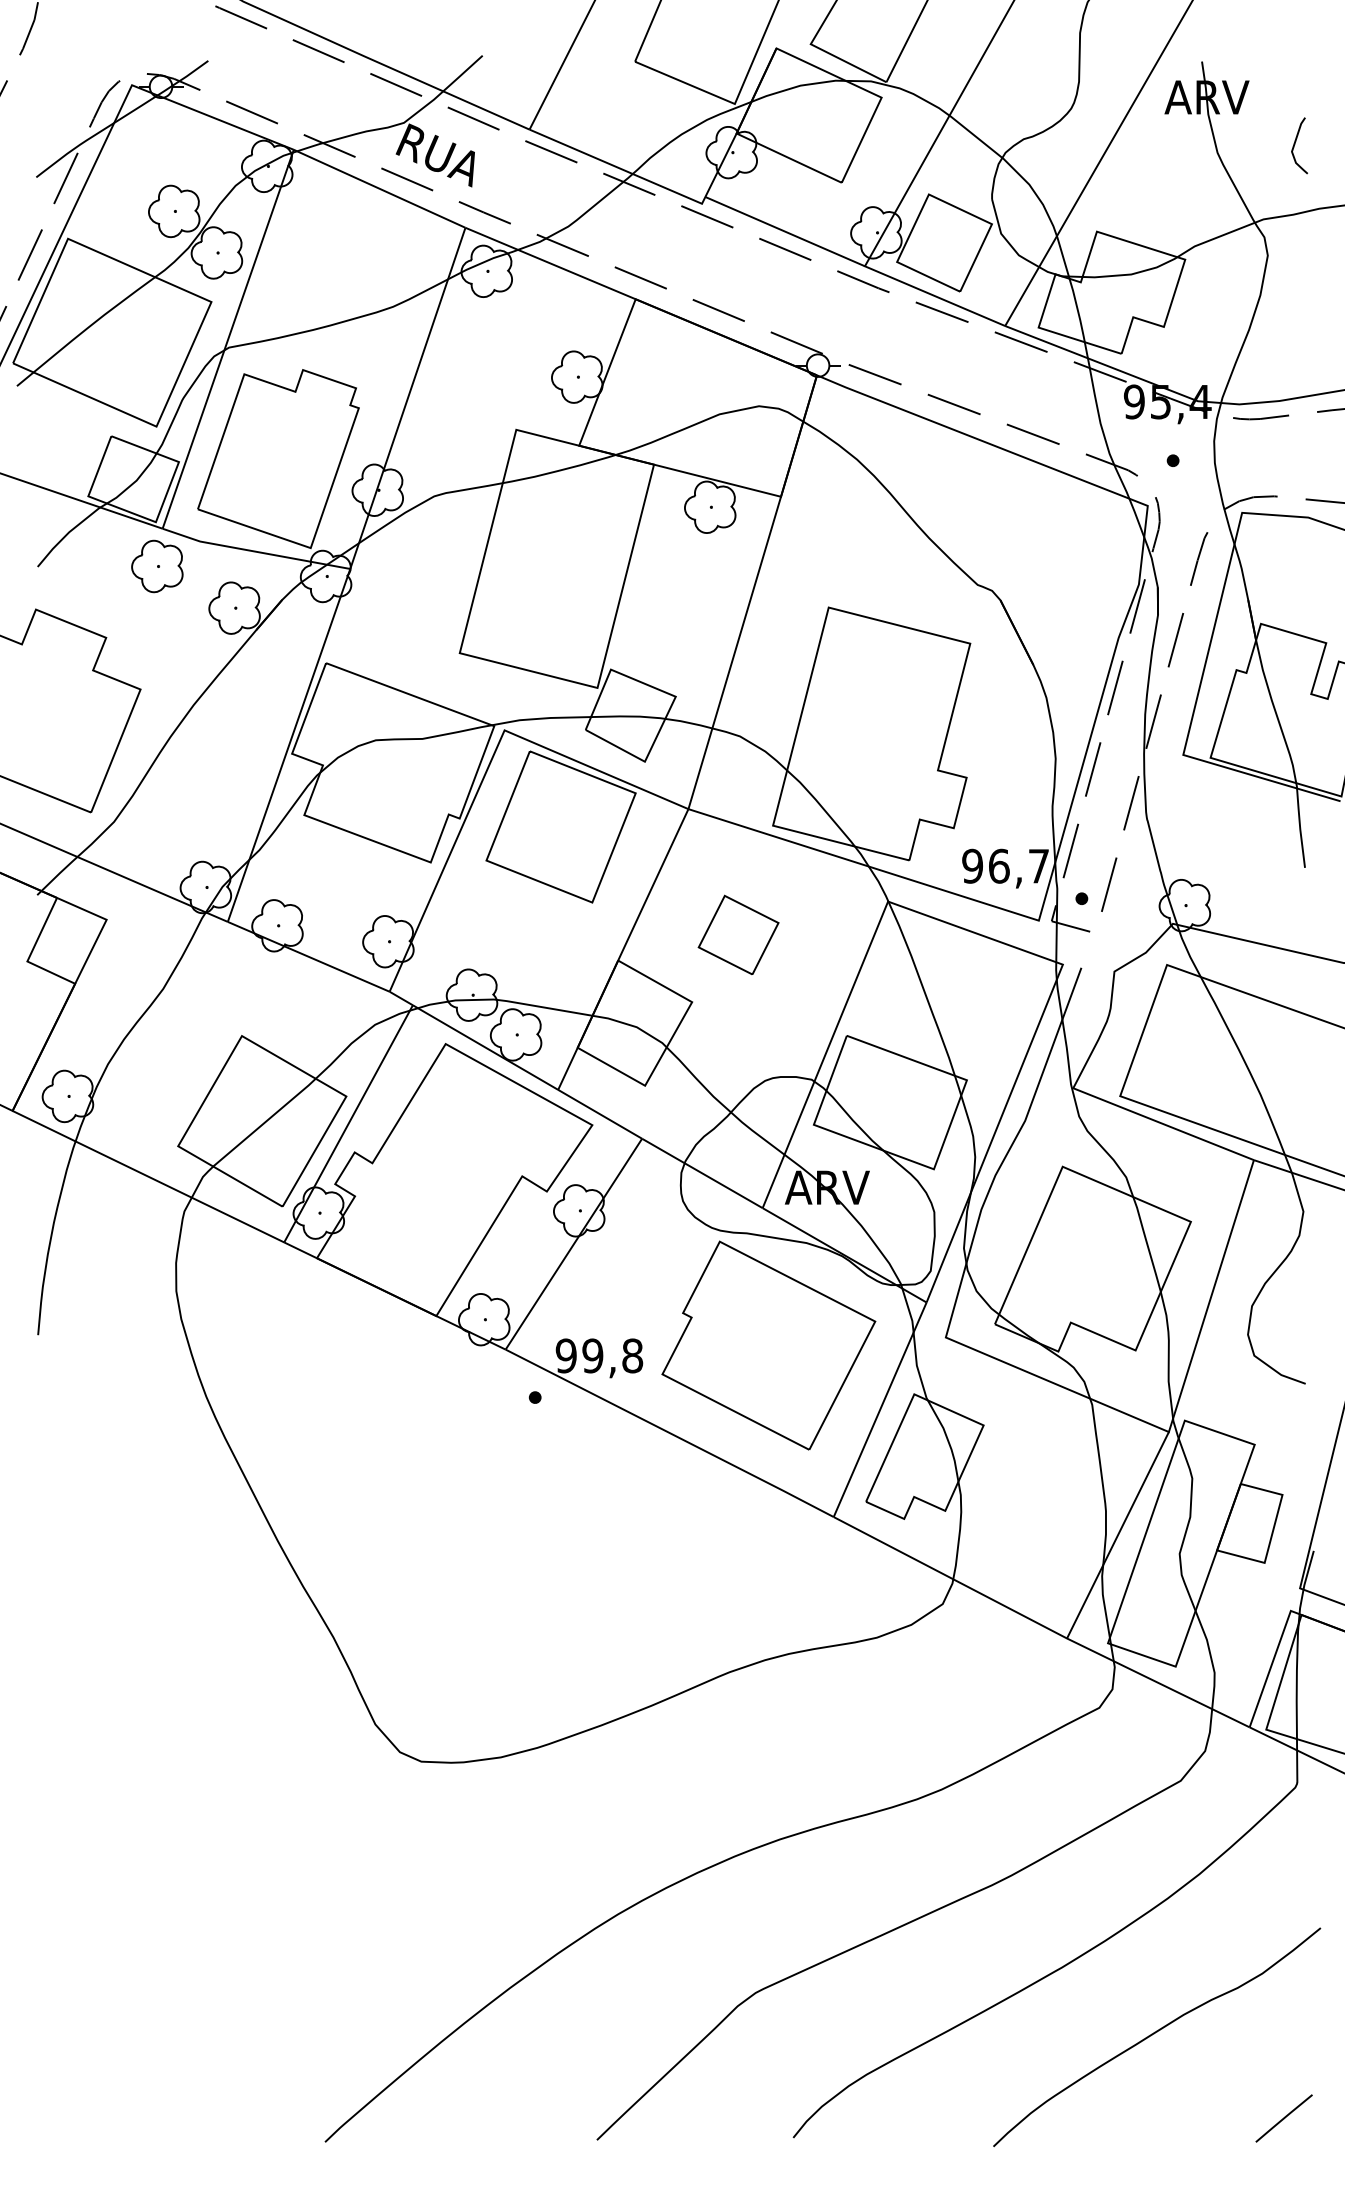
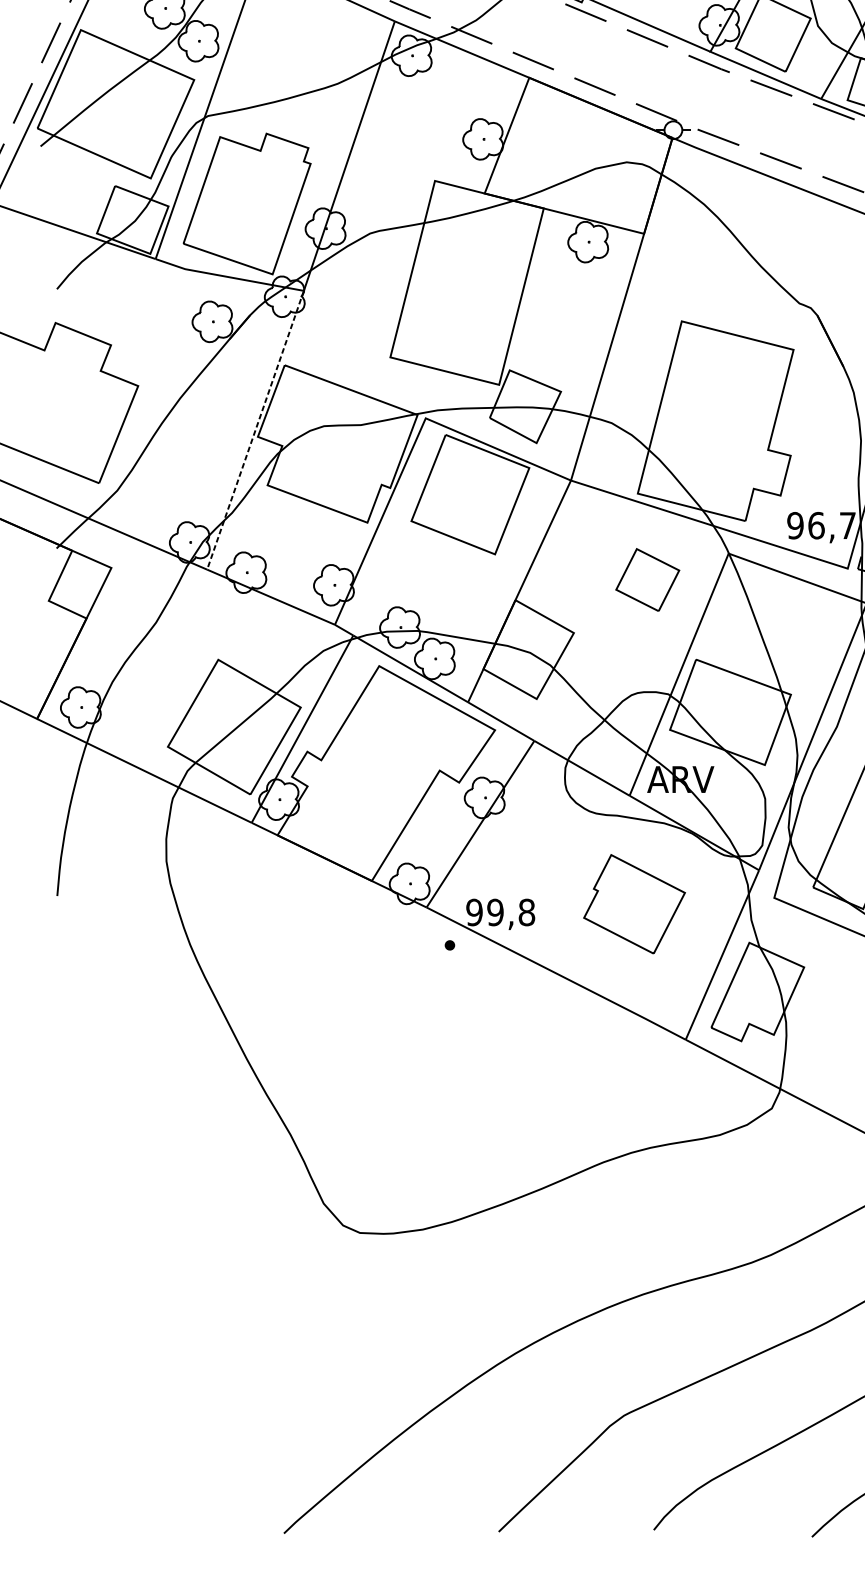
part: (157, 566) -> (151, 288), removed
line: (289, 745) -> (255, 430), solid -> dashed
part: (738, 934) -> (647, 579), moved
part: (768, 1345) -> (634, 904), size x0.6

